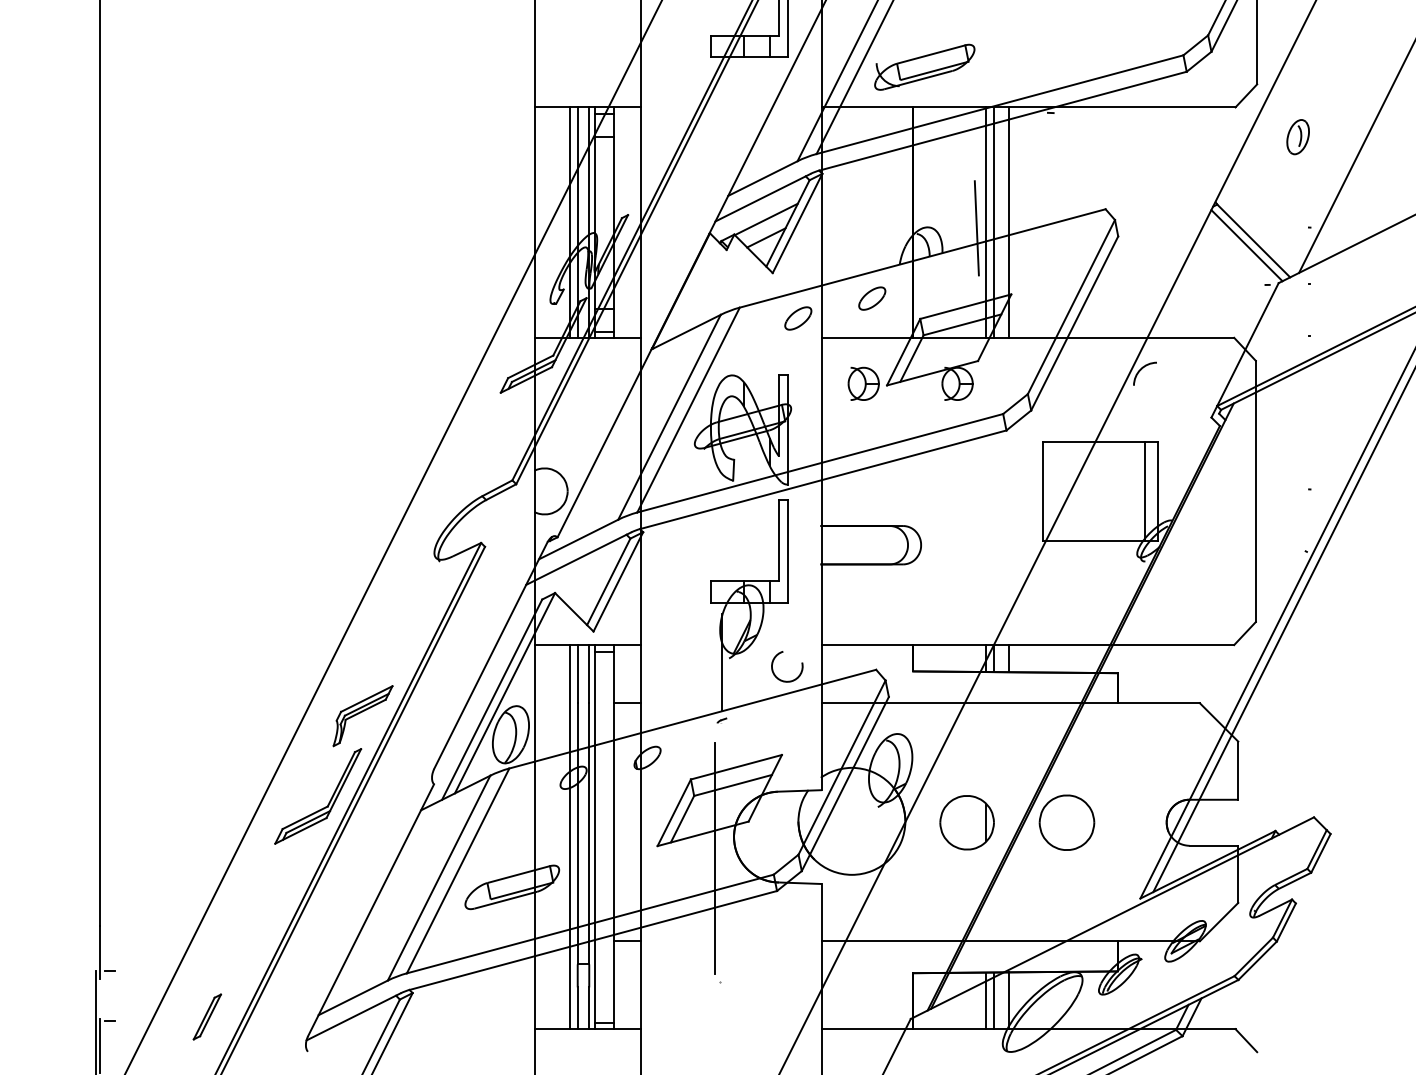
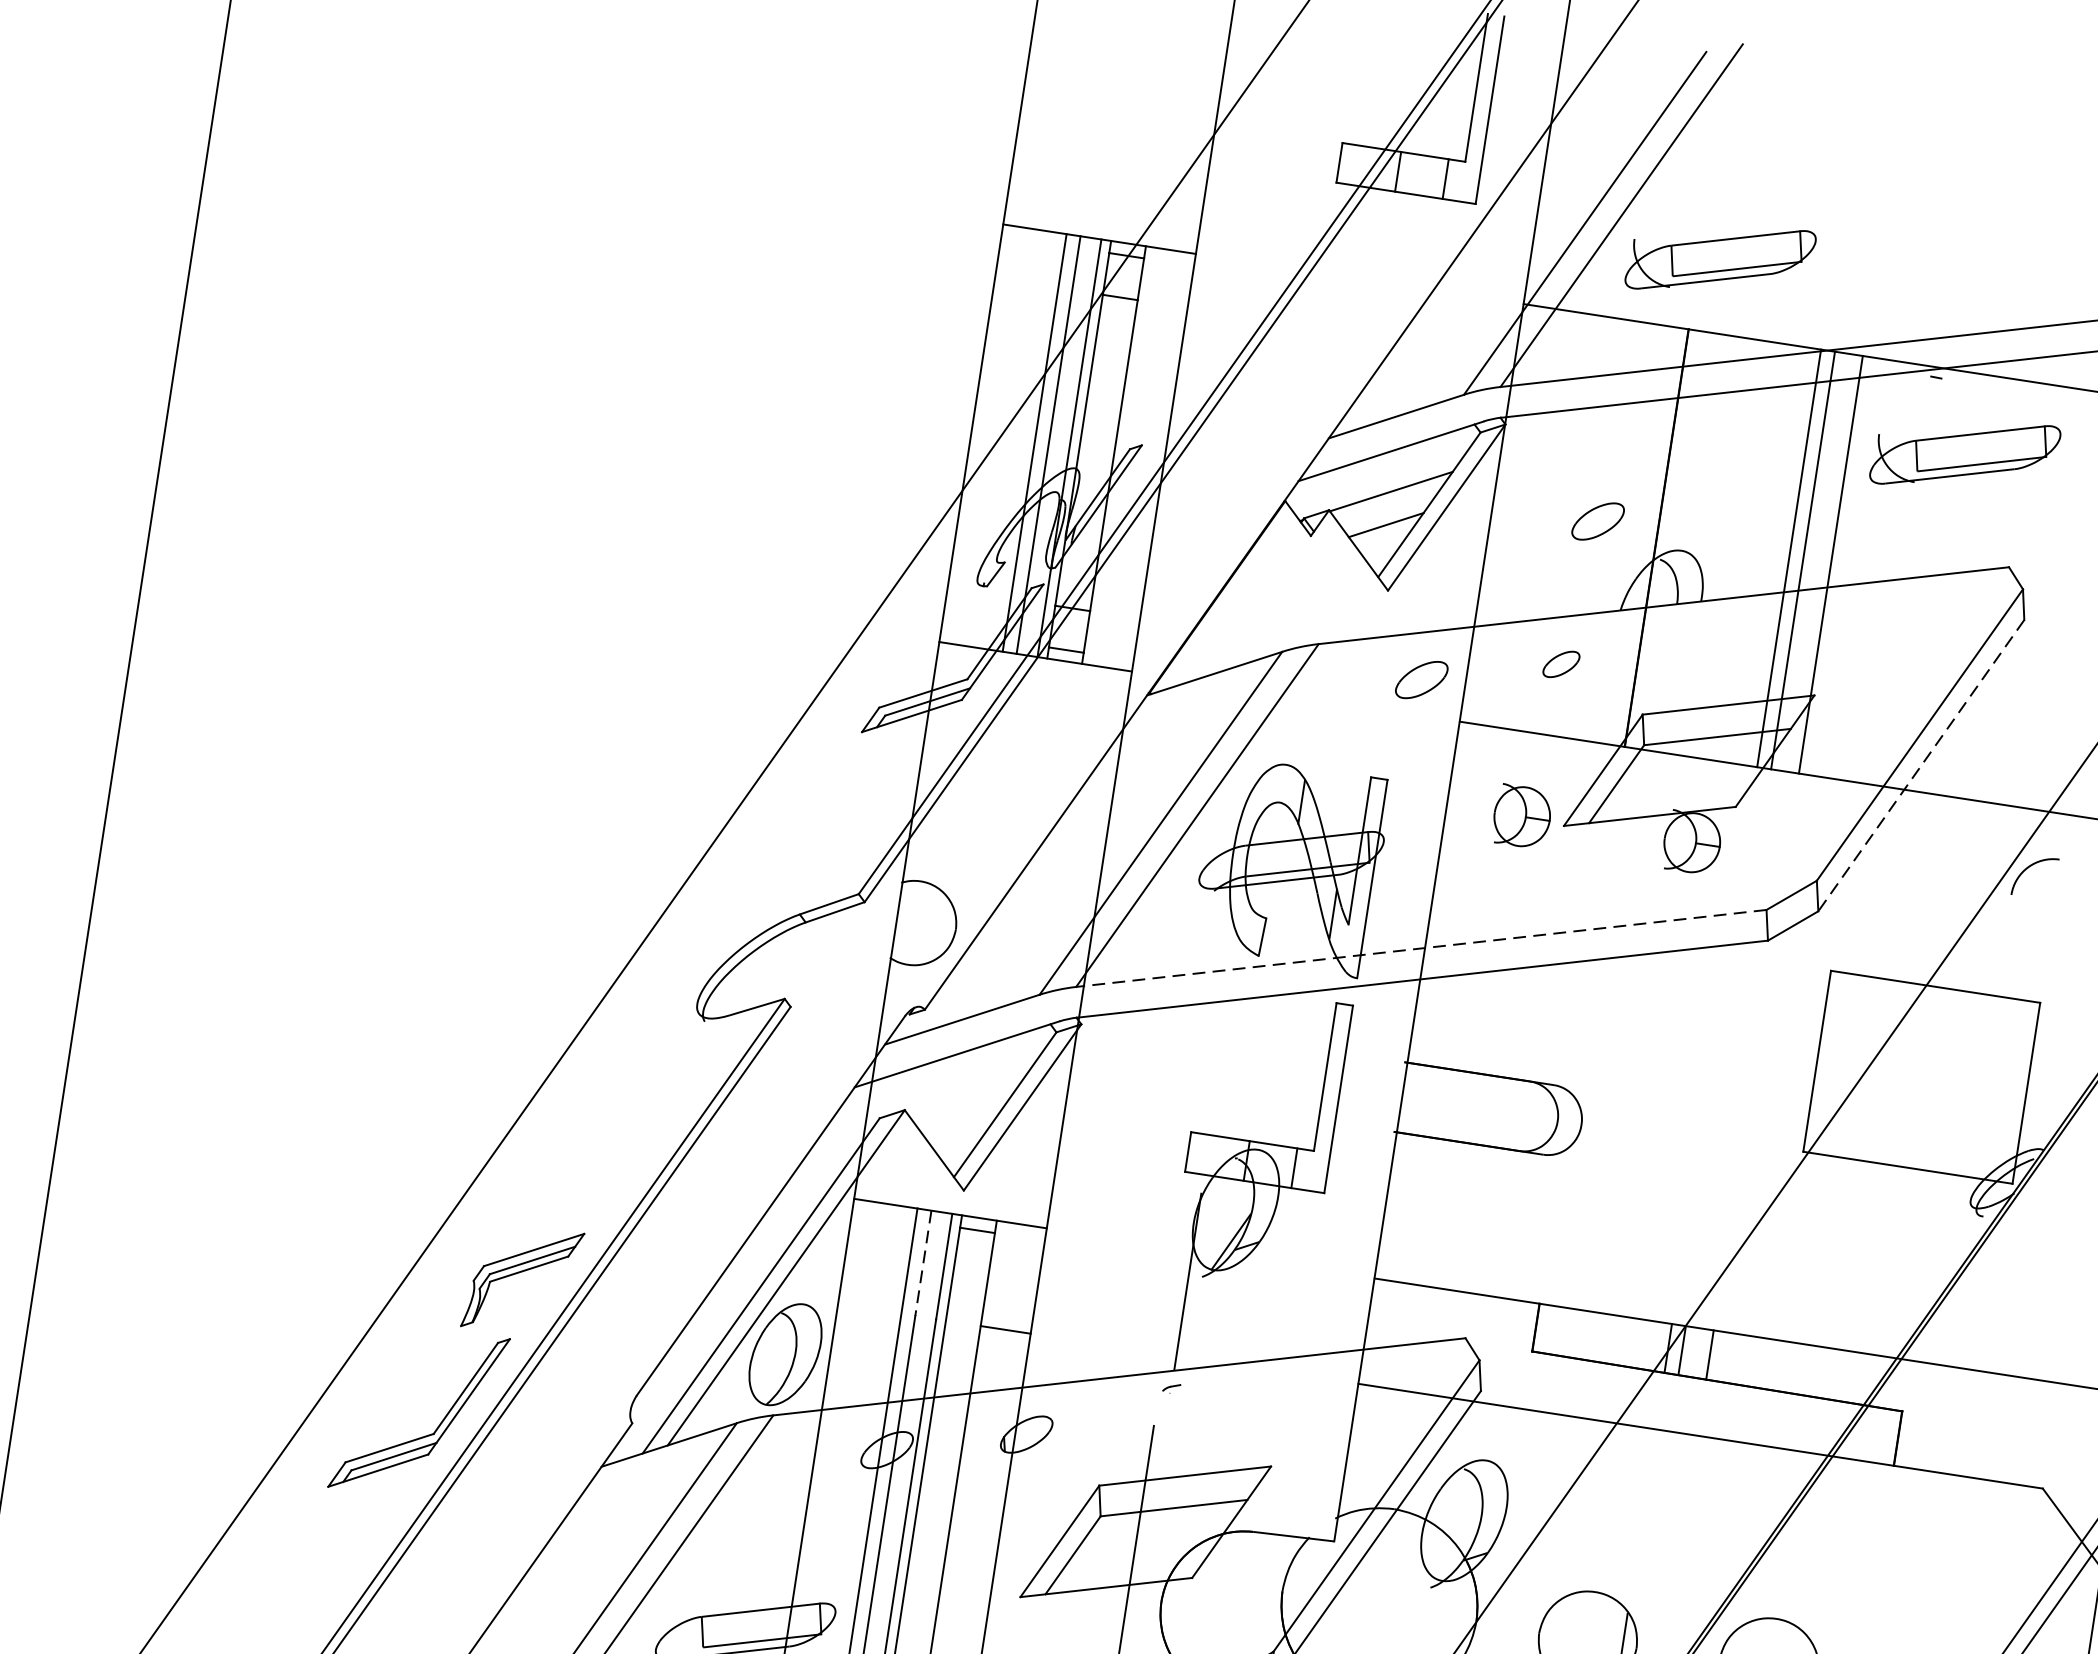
part: (1072, 151) -> (1964, 453), added
part: (880, 218) -> (1598, 521), added
line: (976, 228) -> (1769, 566), removed
part: (872, 298) -> (1561, 664), size x0.7
line: (1074, 323) -> (1920, 765), solid -> dashed
line: (819, 463) -> (1419, 948), solid -> dashed
line: (1145, 491) -> (2002, 1089), removed
arc: (799, 673) -> (1325, 1323), removed
line: (577, 674) -> (922, 1263), solid -> dashed

